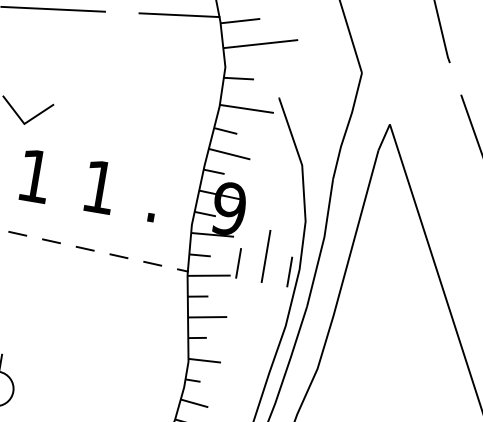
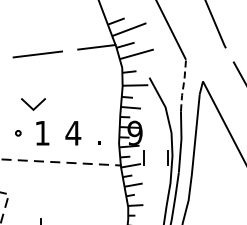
line: (347, 123) -> (183, 84), solid -> dashed
text: (99, 187) -> (73, 133), 1 -> 4
line: (265, 256) -> (155, 152), removed

